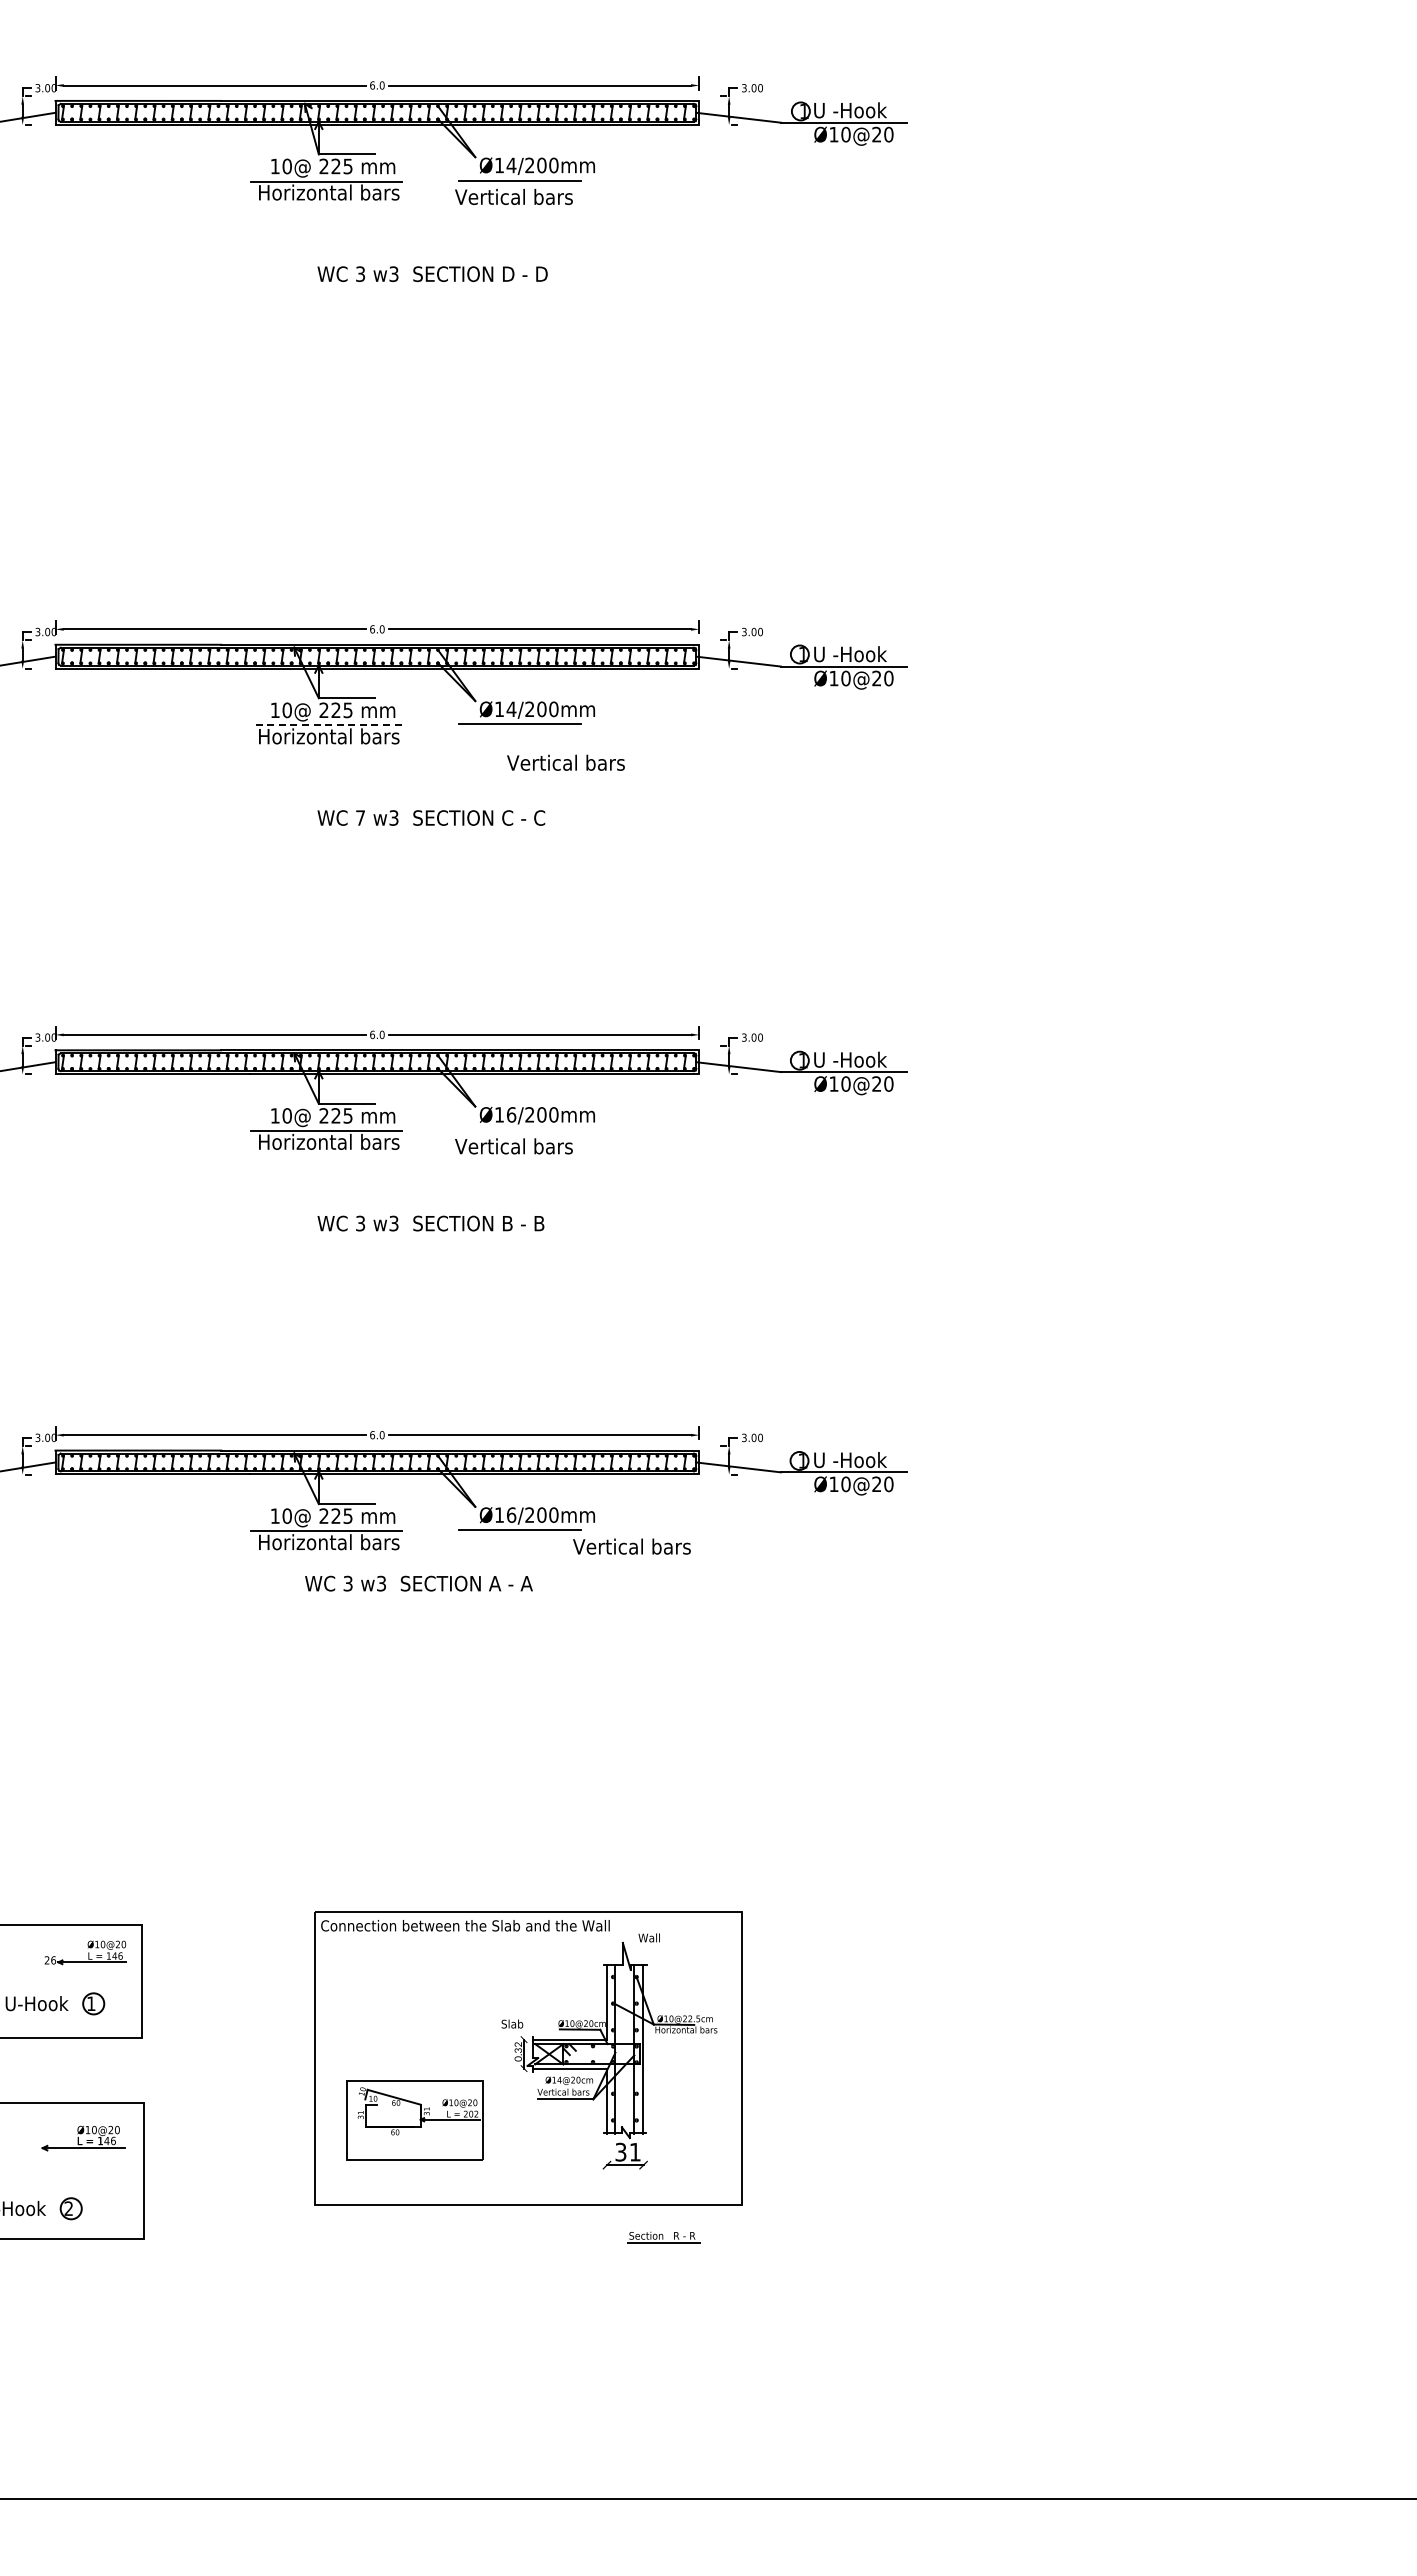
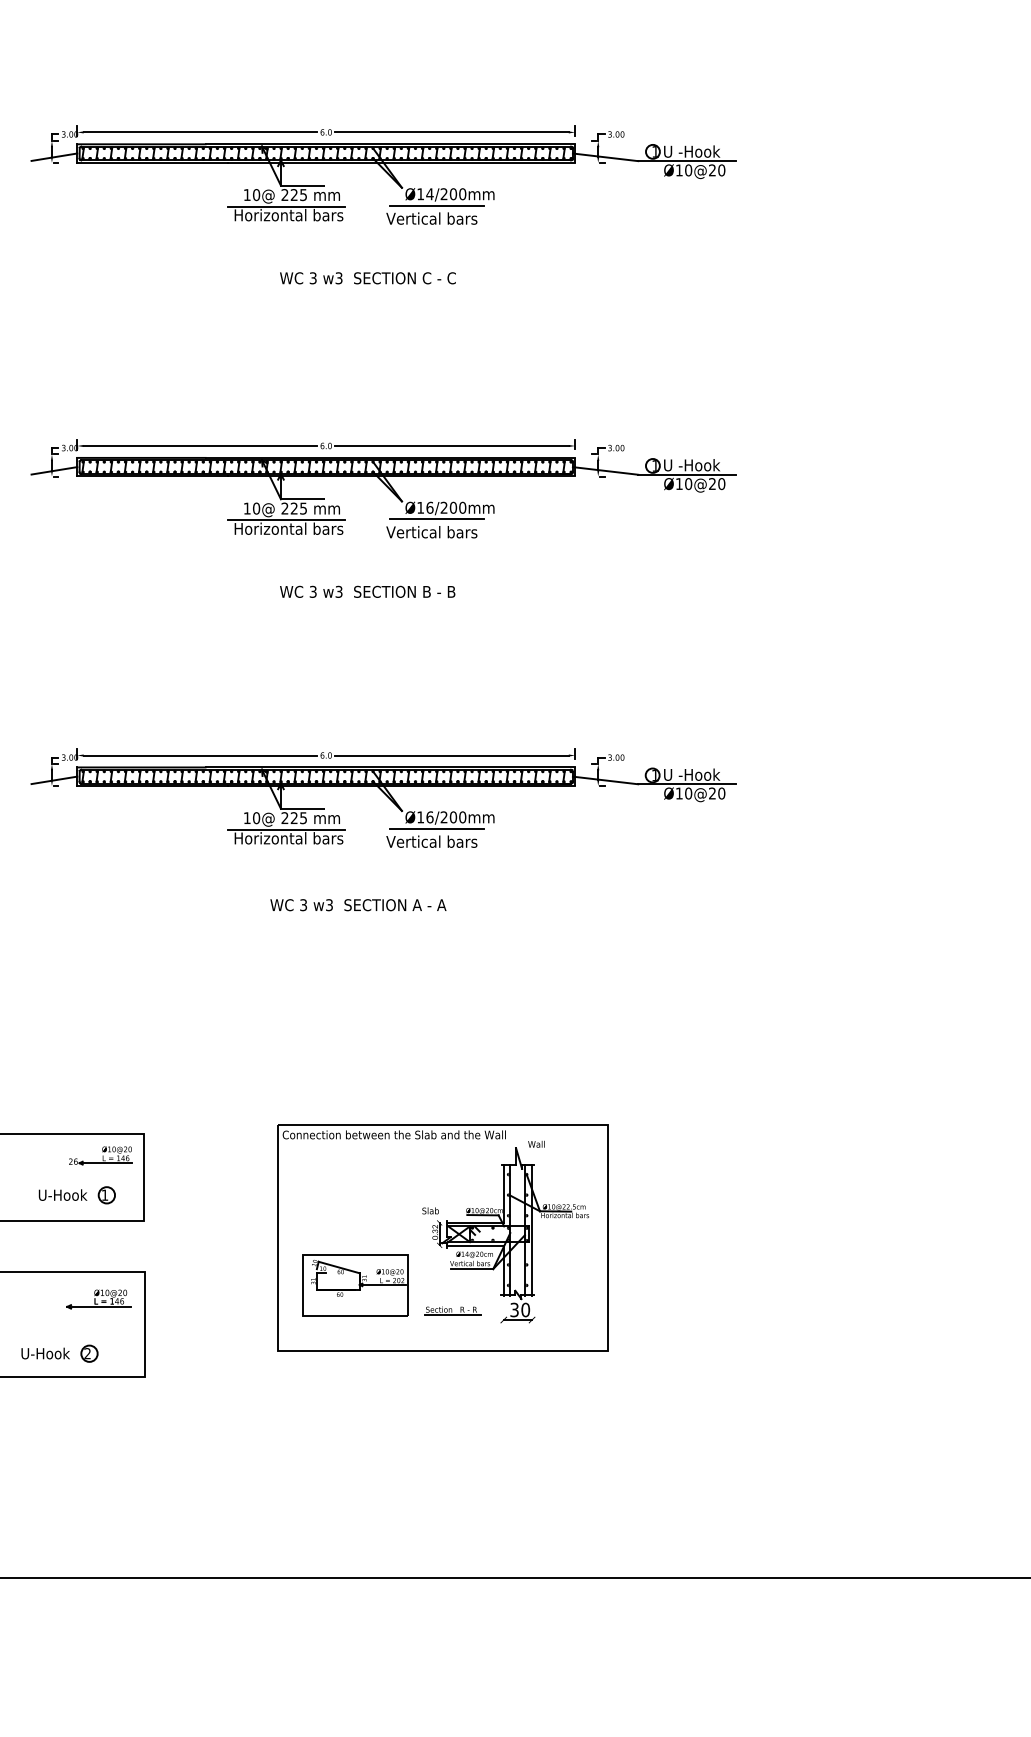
line: (325, 725) -> (286, 206), dashed -> solid
text: (565, 762) -> (431, 218), moved
text: (360, 817) -> (313, 277), 7 -> 3
line: (520, 1129) -> (436, 519), added
text: (631, 1546) -> (431, 841), moved
text: (418, 1583) -> (358, 905), moved
text: (634, 2151) -> (525, 1309), 31 -> 30
part: (663, 2237) -> (452, 1311), moved

